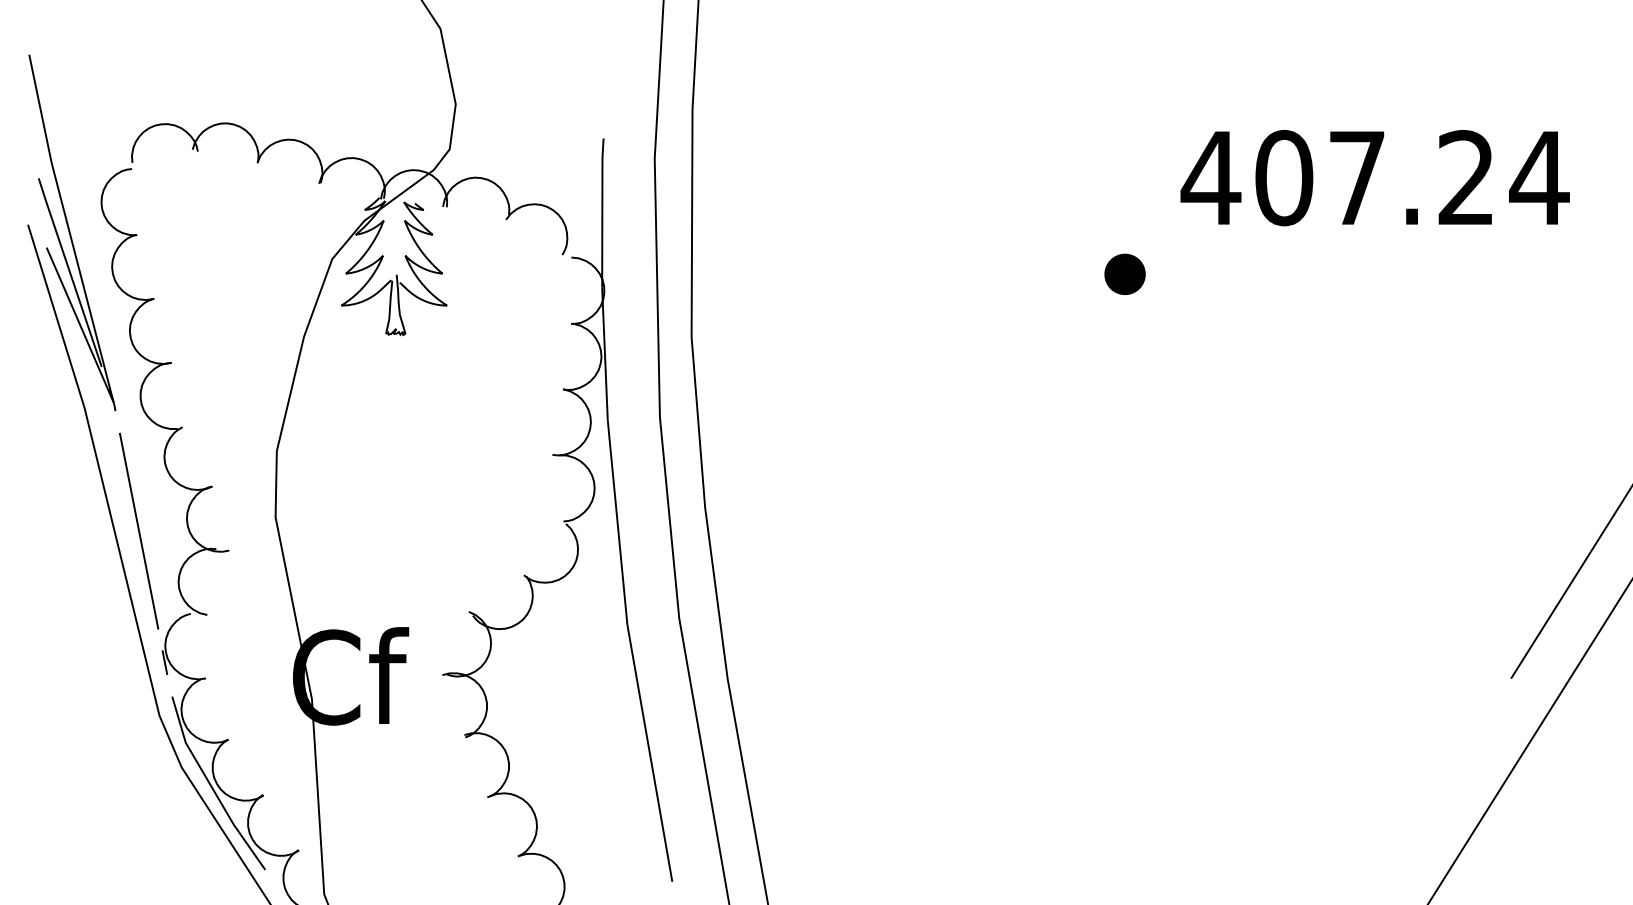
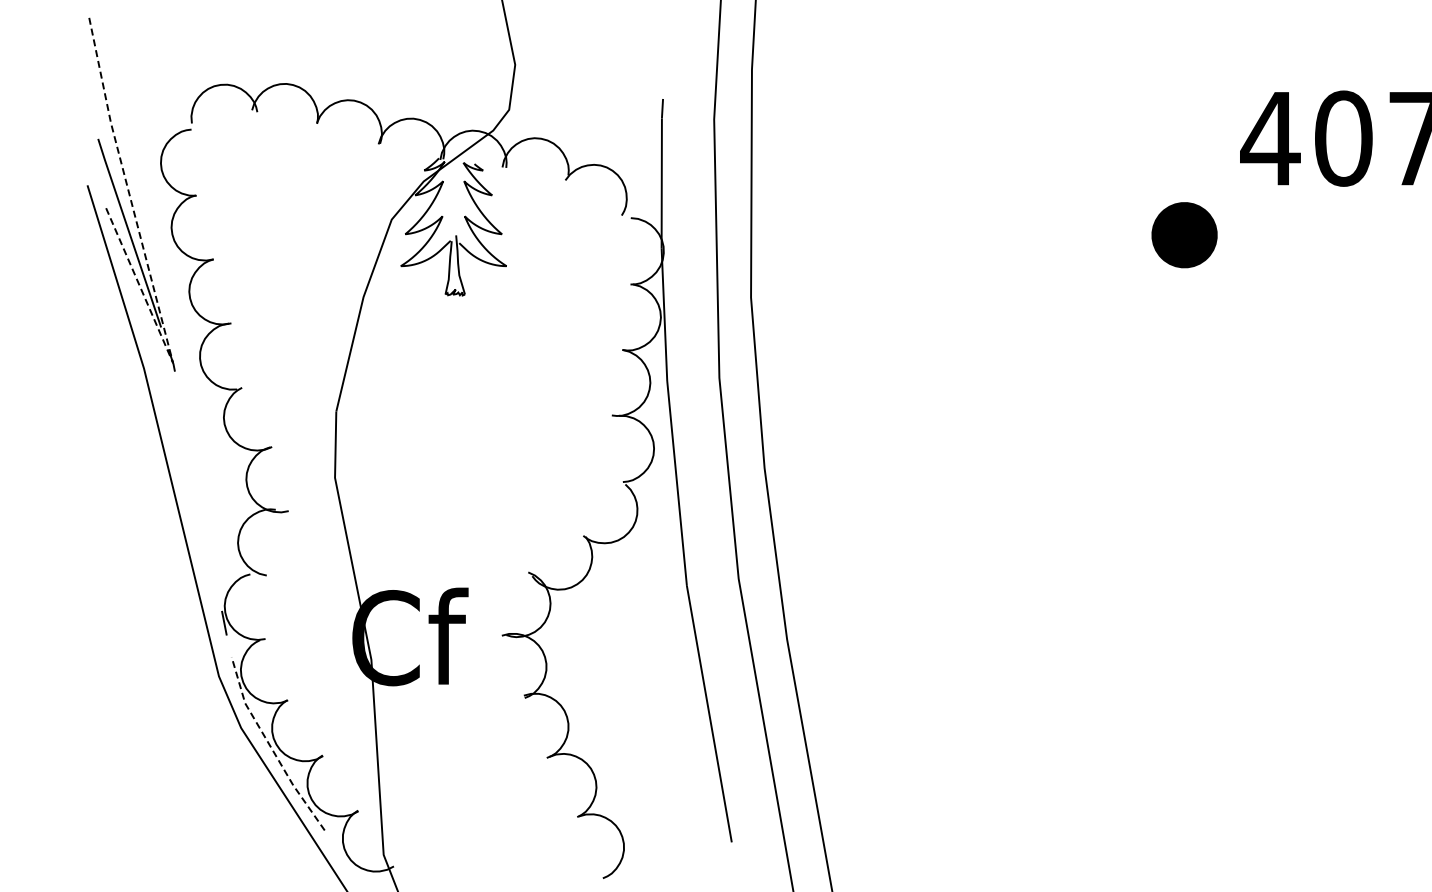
part: (1124, 273) -> (1183, 234), size x1.6
line: (89, 310) -> (148, 271), solid -> dashed
line: (138, 530) -> (197, 491), removed
line: (211, 786) -> (270, 747), solid -> dashed

